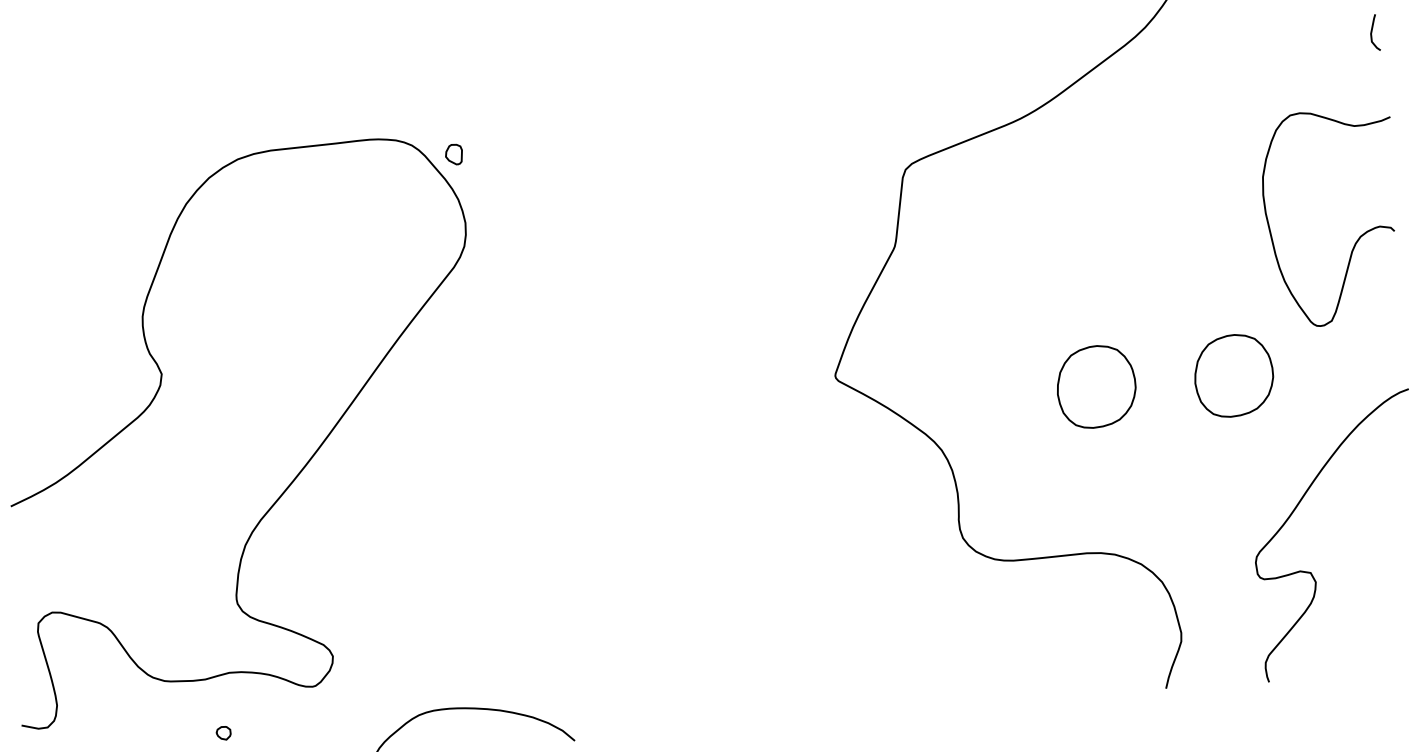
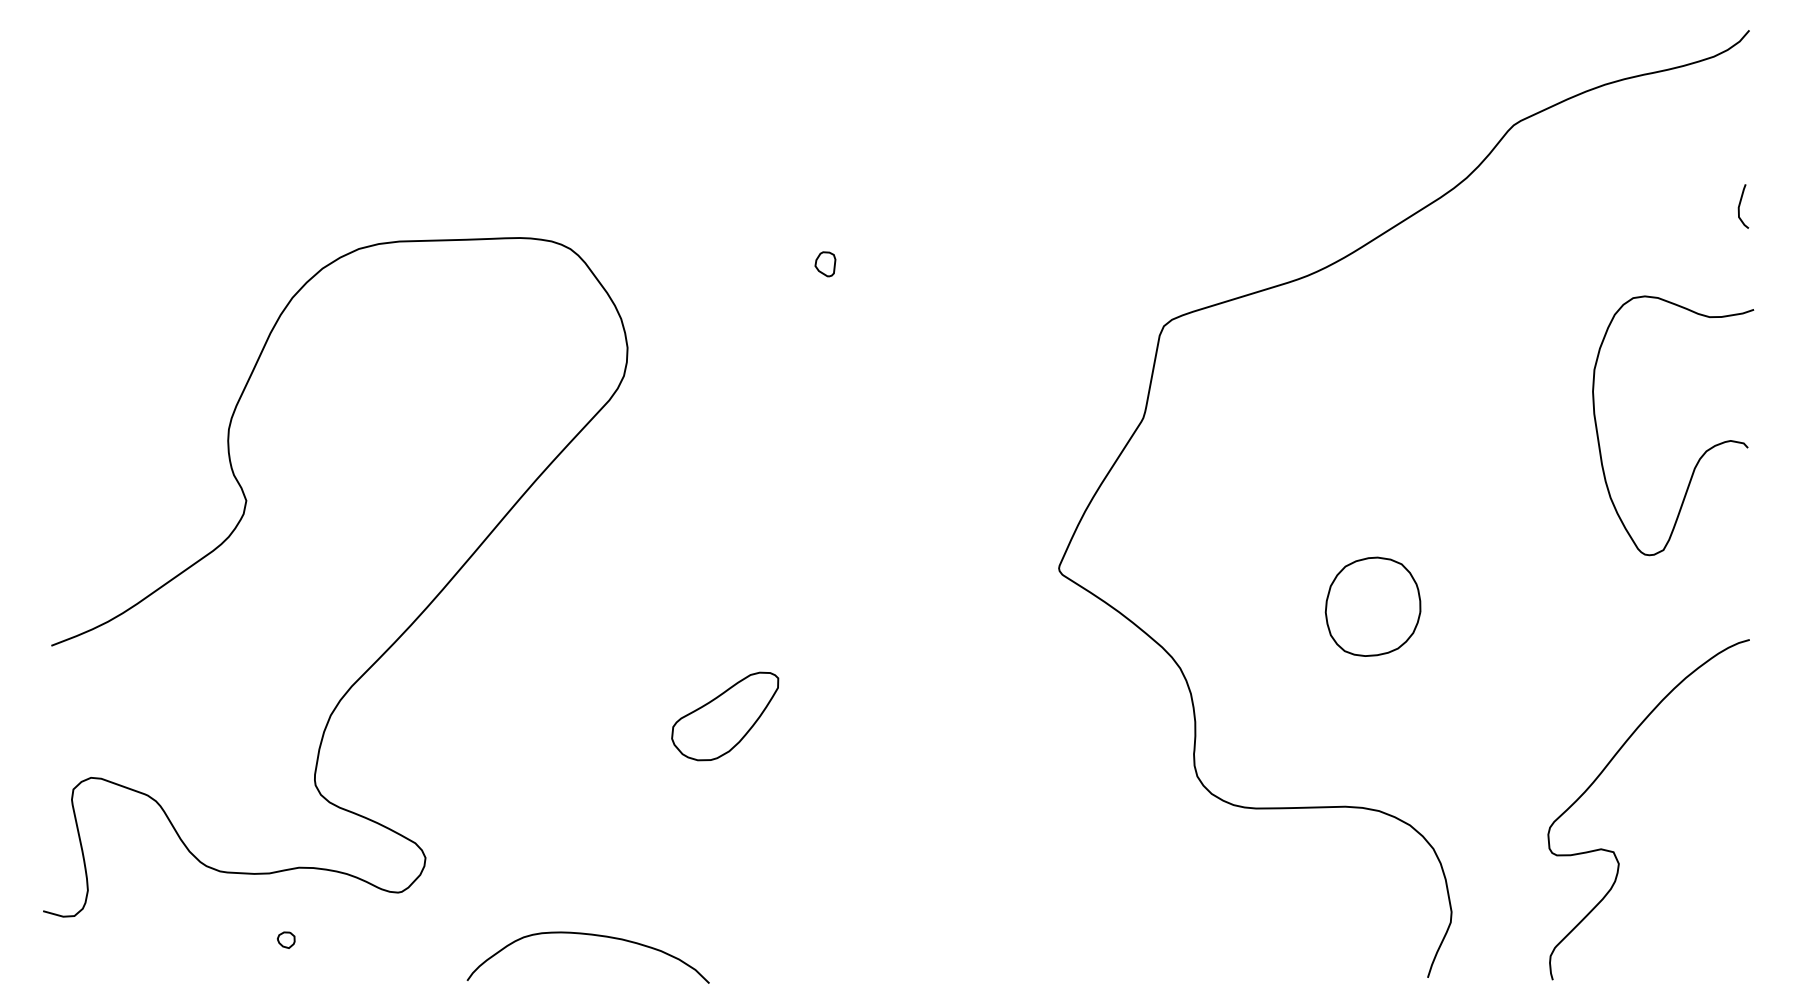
part: (454, 154) -> (825, 264), moved
part: (1233, 375) -> (1539, 606), removed
part: (570, 520) -> (725, 716), added

